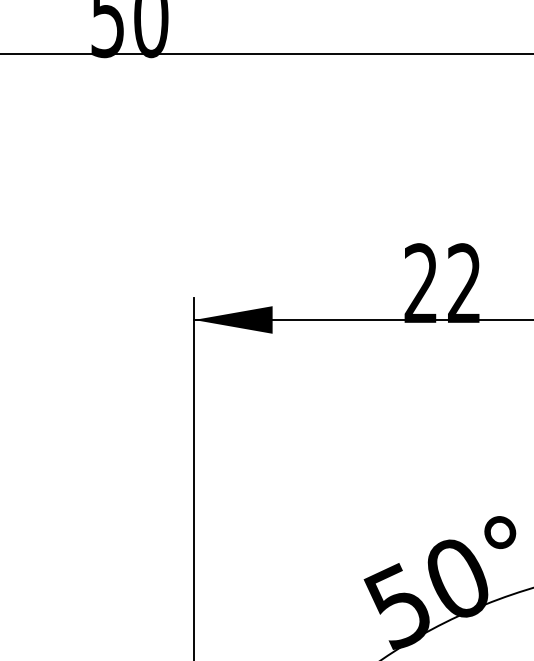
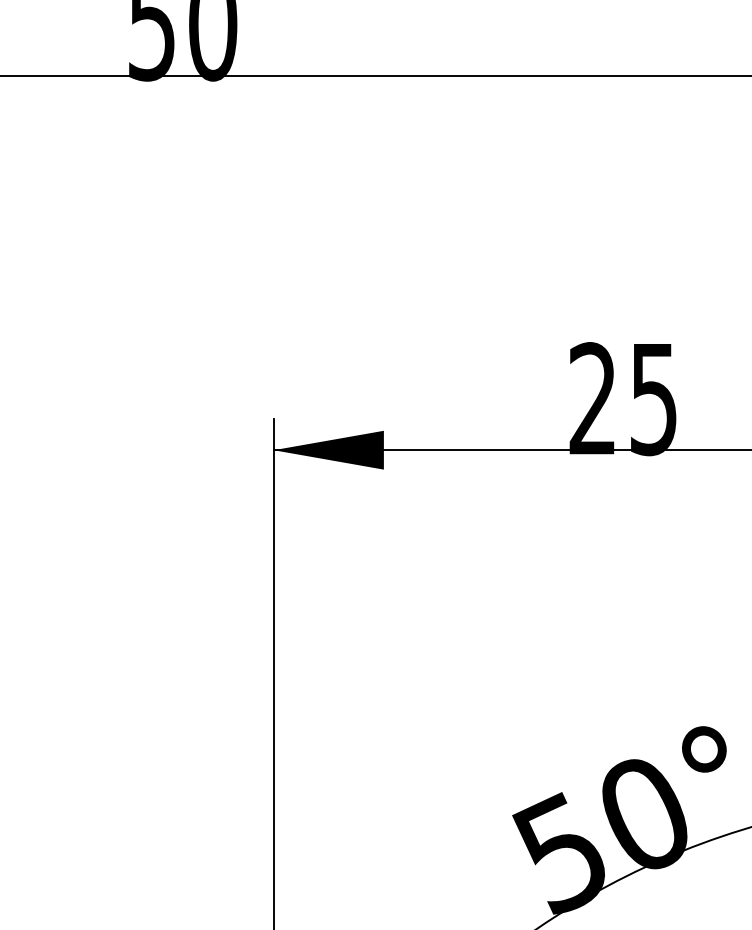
text: (464, 283) -> (654, 398), 22 -> 25

